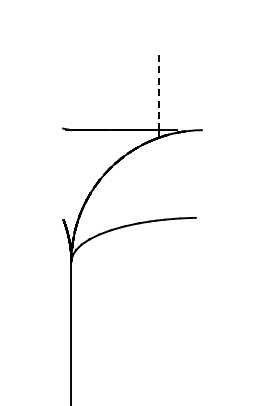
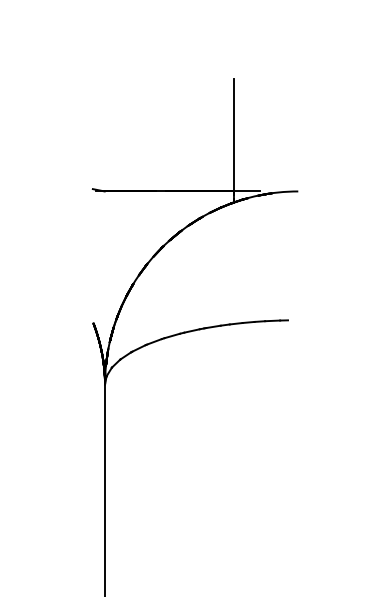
line: (159, 91) -> (234, 134), dashed -> solid

